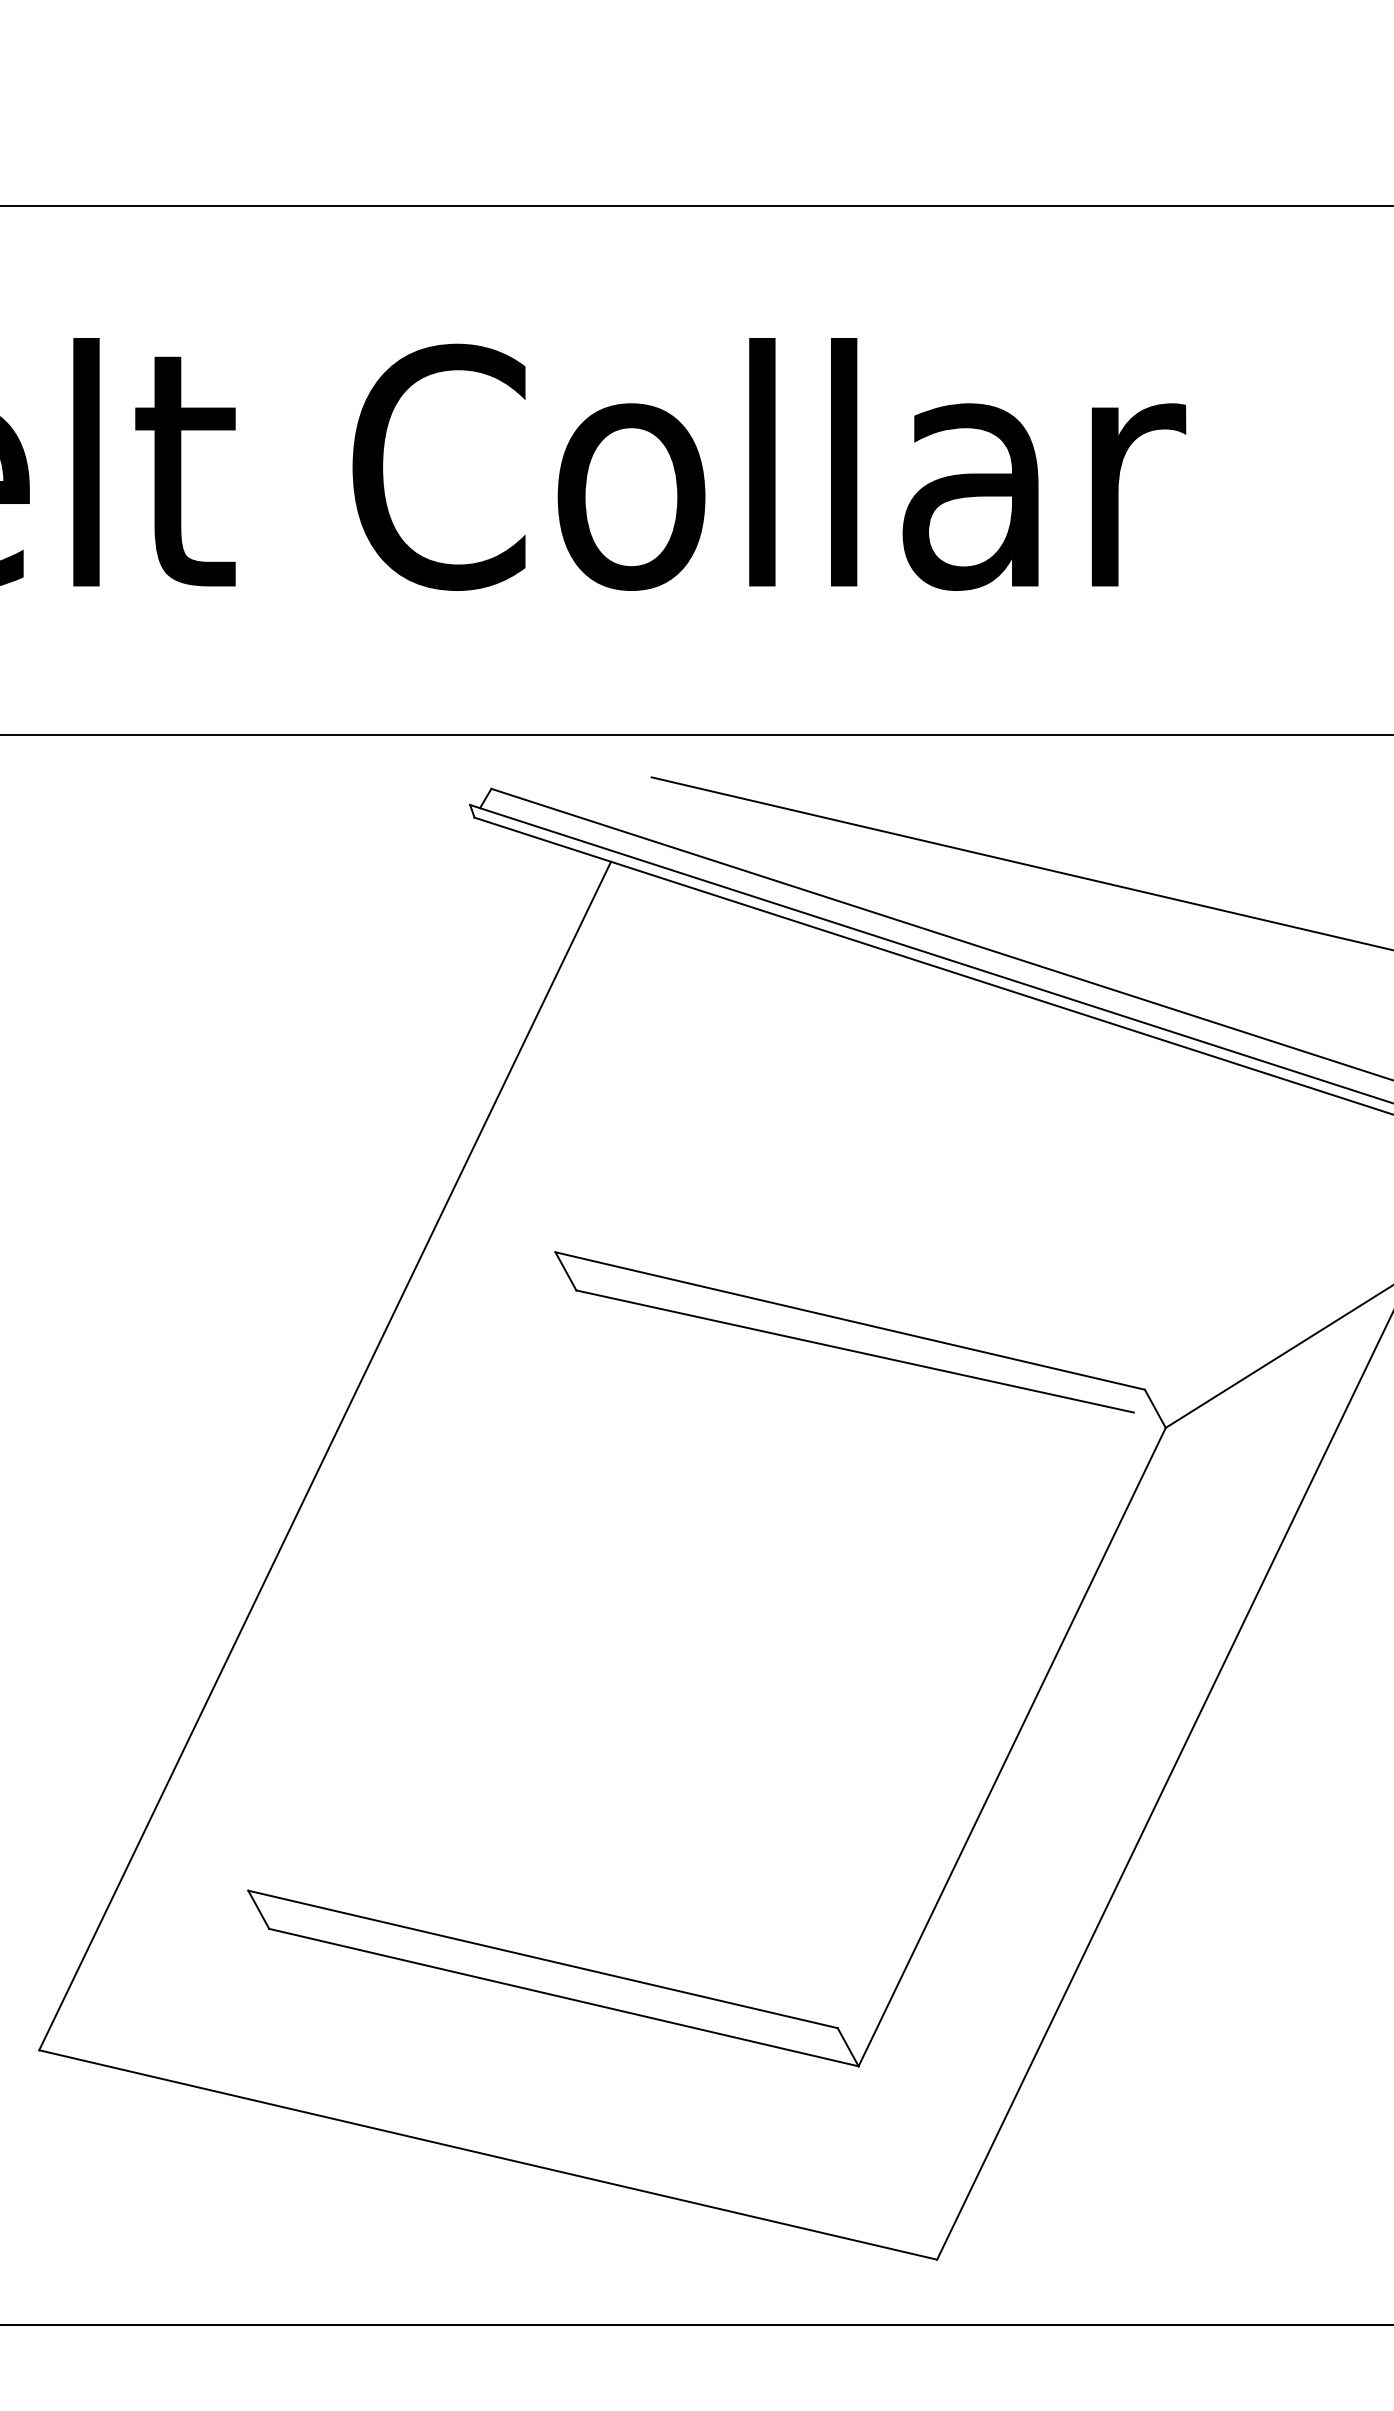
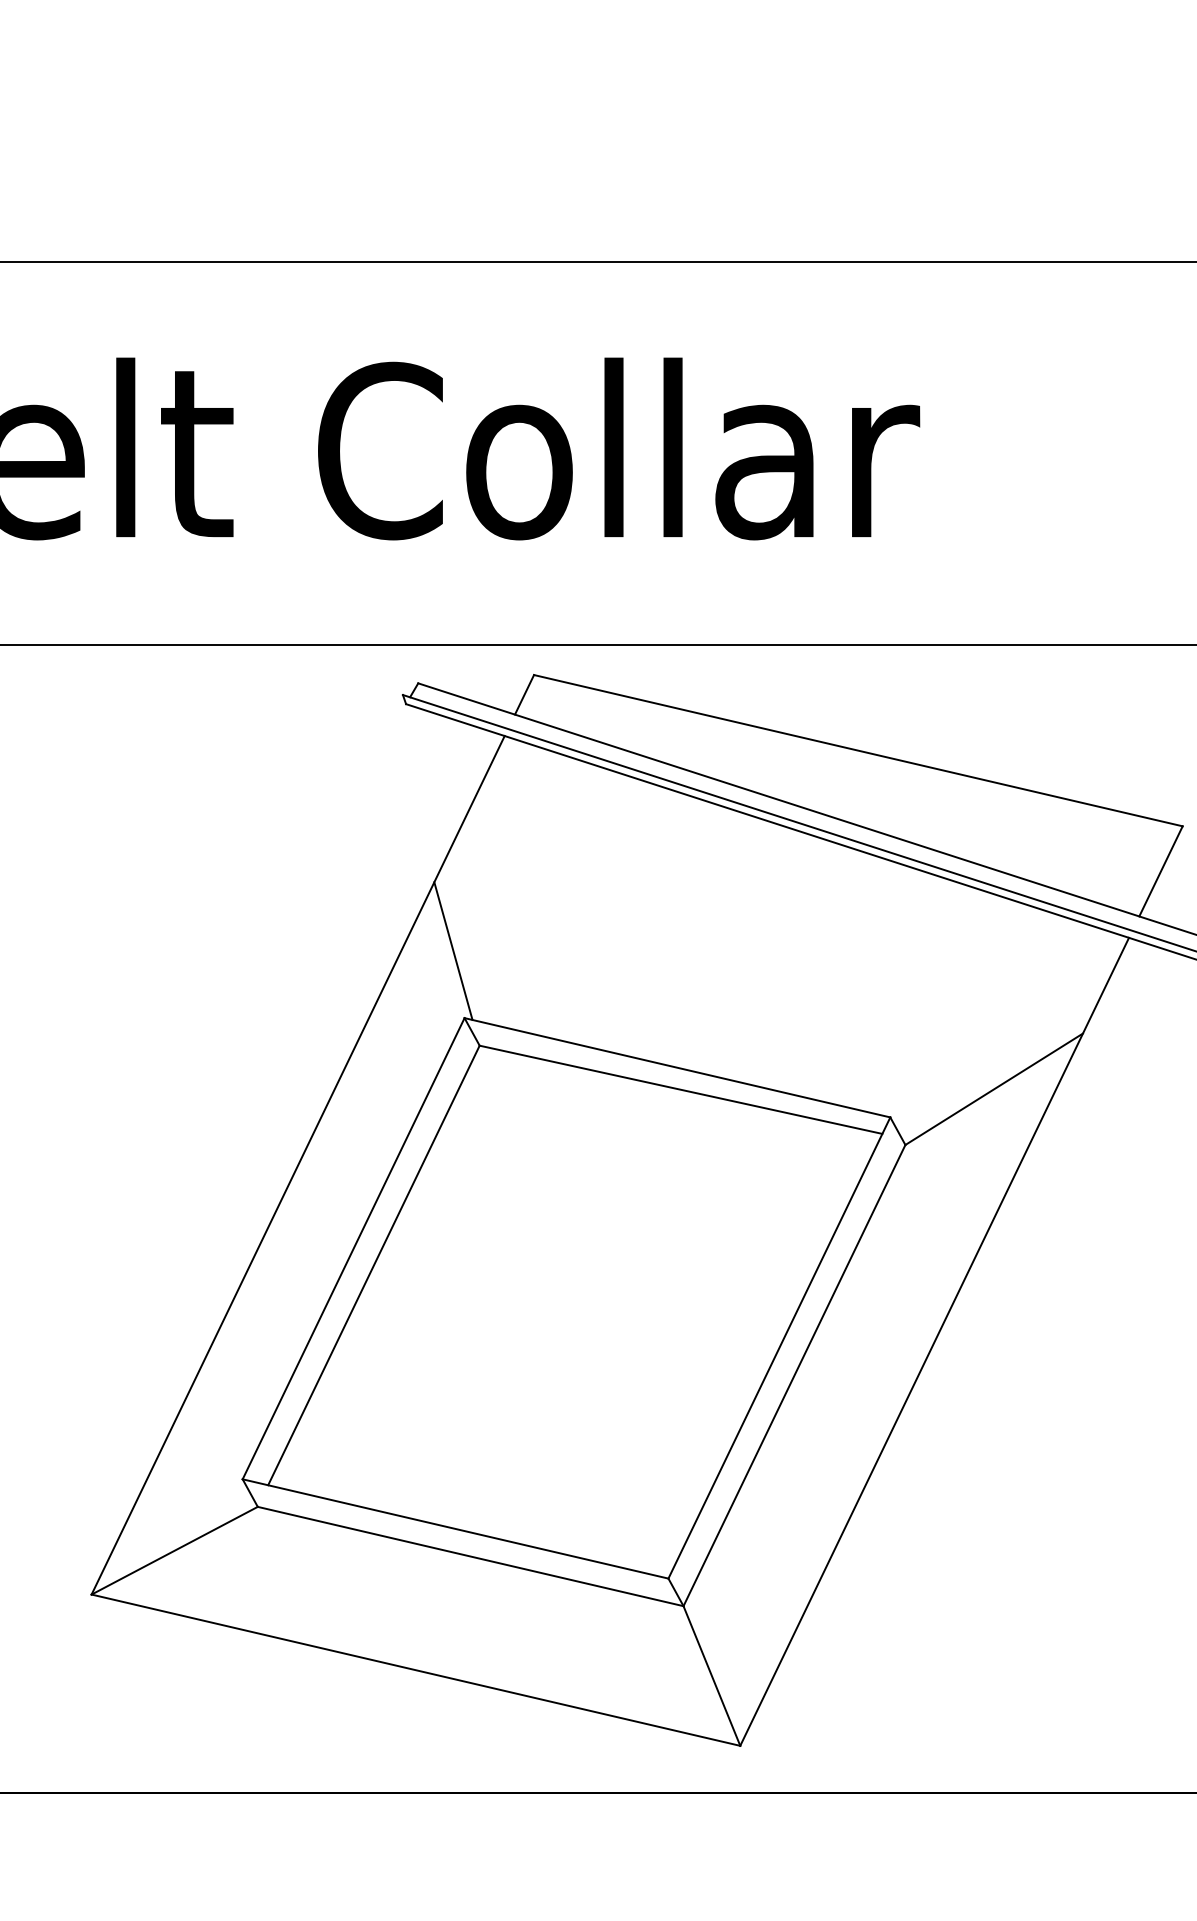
line: (638, 804) -> (524, 694), added
line: (540, 1158) -> (453, 950), added
line: (401, 1571) -> (353, 1248), added
line: (429, 1594) -> (373, 1265), added
line: (991, 1708) -> (779, 1347), added
line: (153, 1989) -> (174, 1550), added
line: (897, 2162) -> (711, 1675), added

